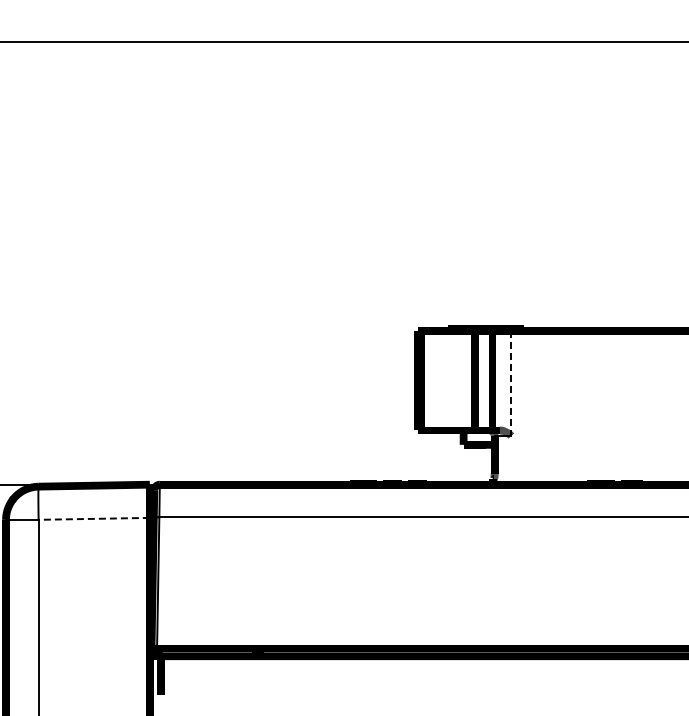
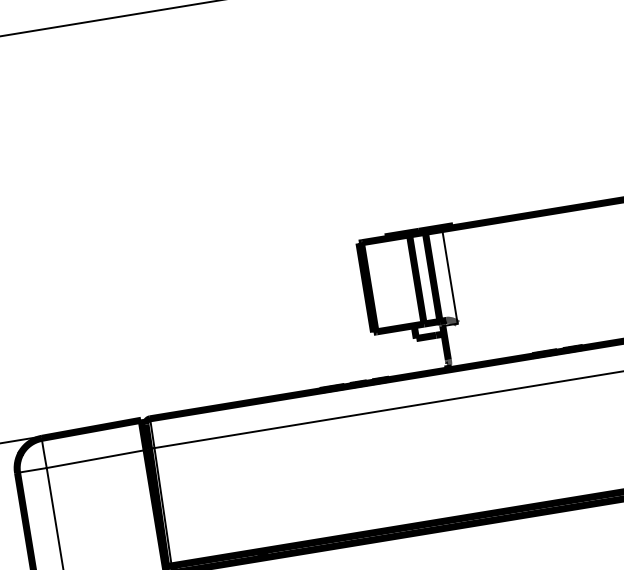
line: (511, 383) -> (450, 276), dashed -> solid
line: (94, 518) -> (96, 458), dashed -> solid

